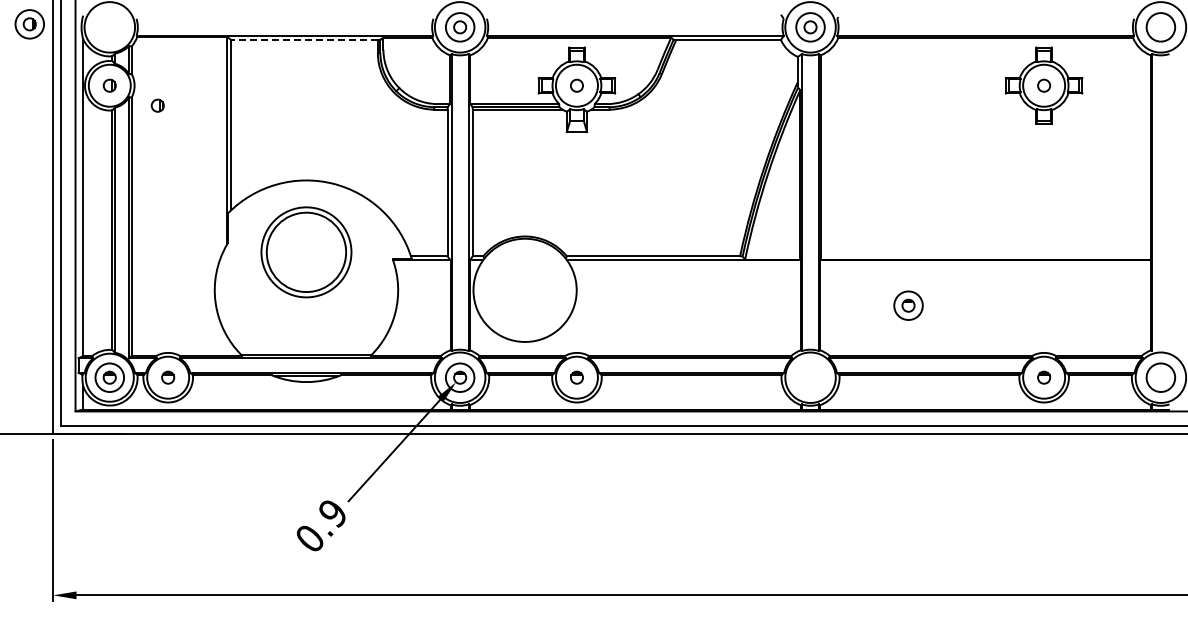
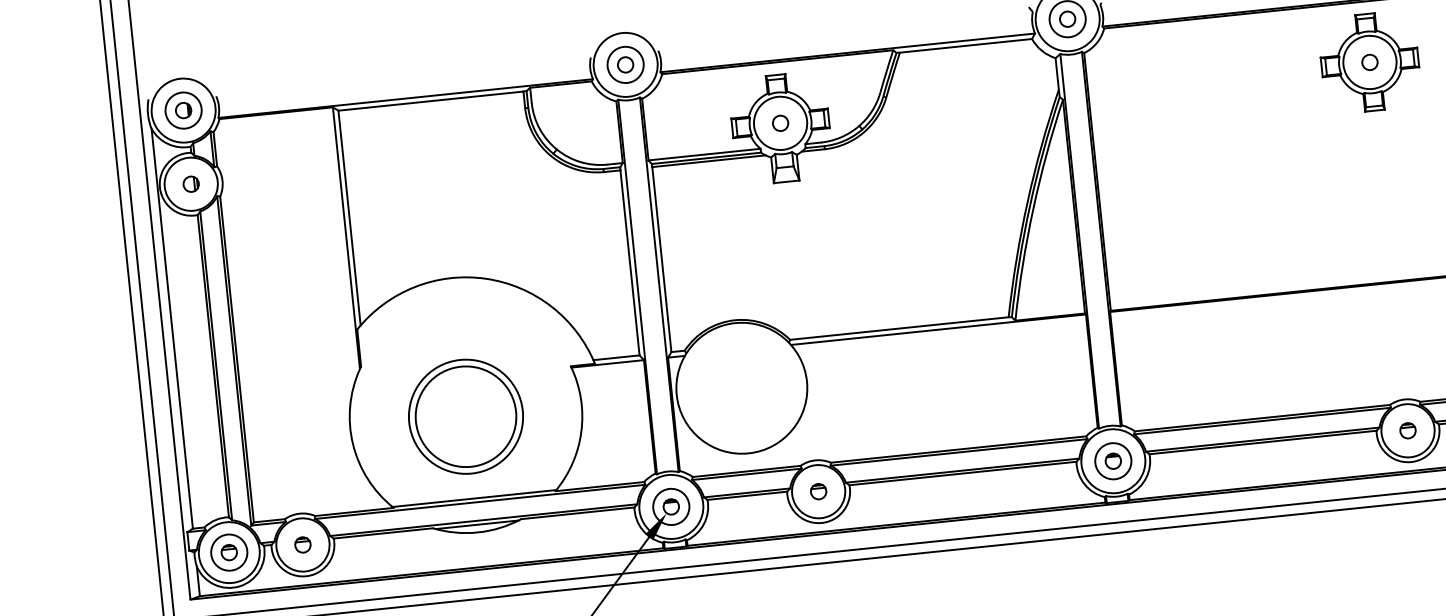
part: (29, 24) -> (183, 110), moved
line: (304, 40) -> (430, 101), dashed -> solid
part: (157, 105) -> (253, 202), removed
part: (306, 252) -> (466, 416), moved
part: (908, 305) -> (1113, 460), moved

